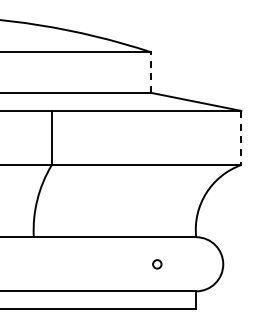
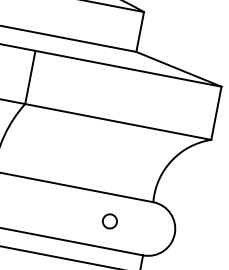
line: (151, 72) -> (140, 32), dashed -> solid
line: (241, 138) -> (216, 113), dashed -> solid
circle: (157, 264) -> (110, 221), size x1.67

